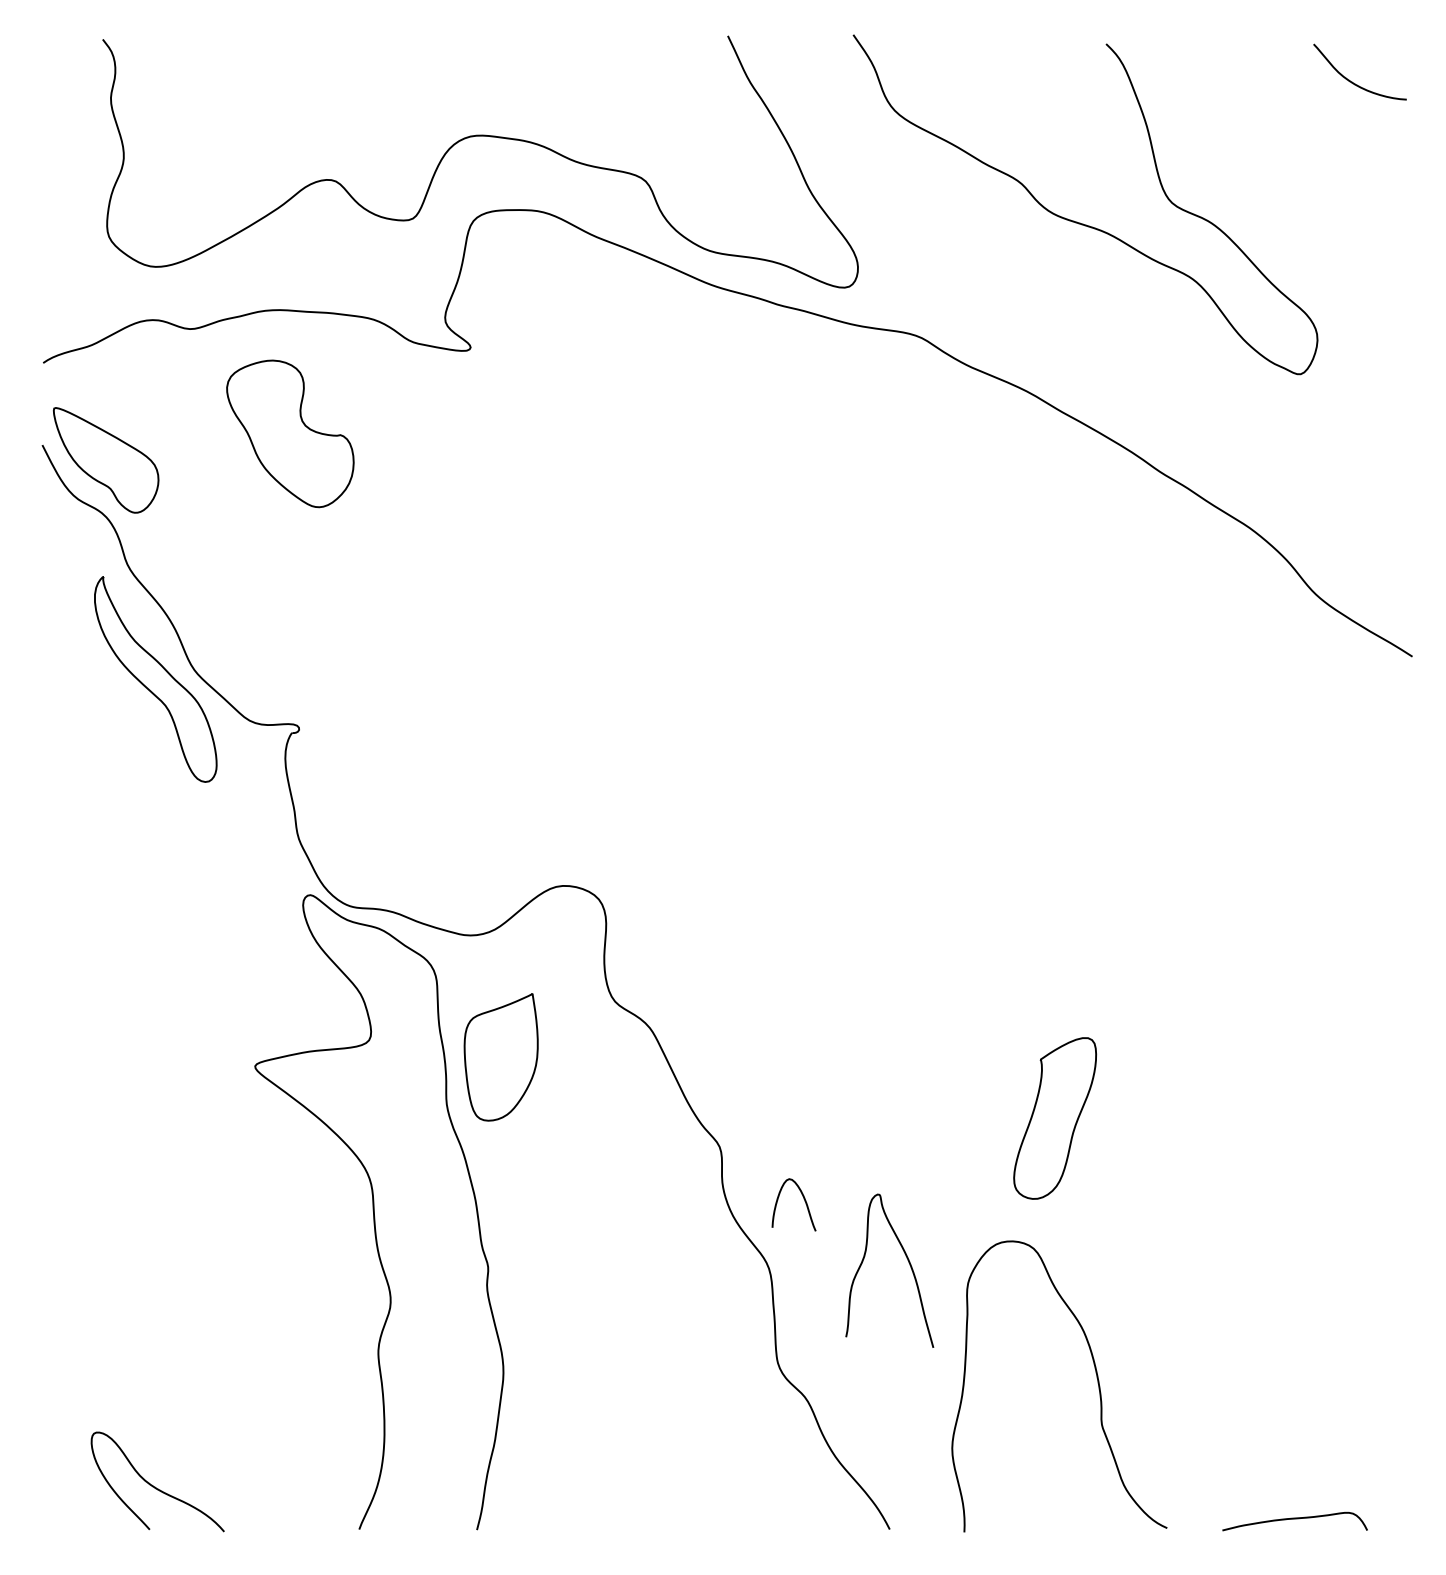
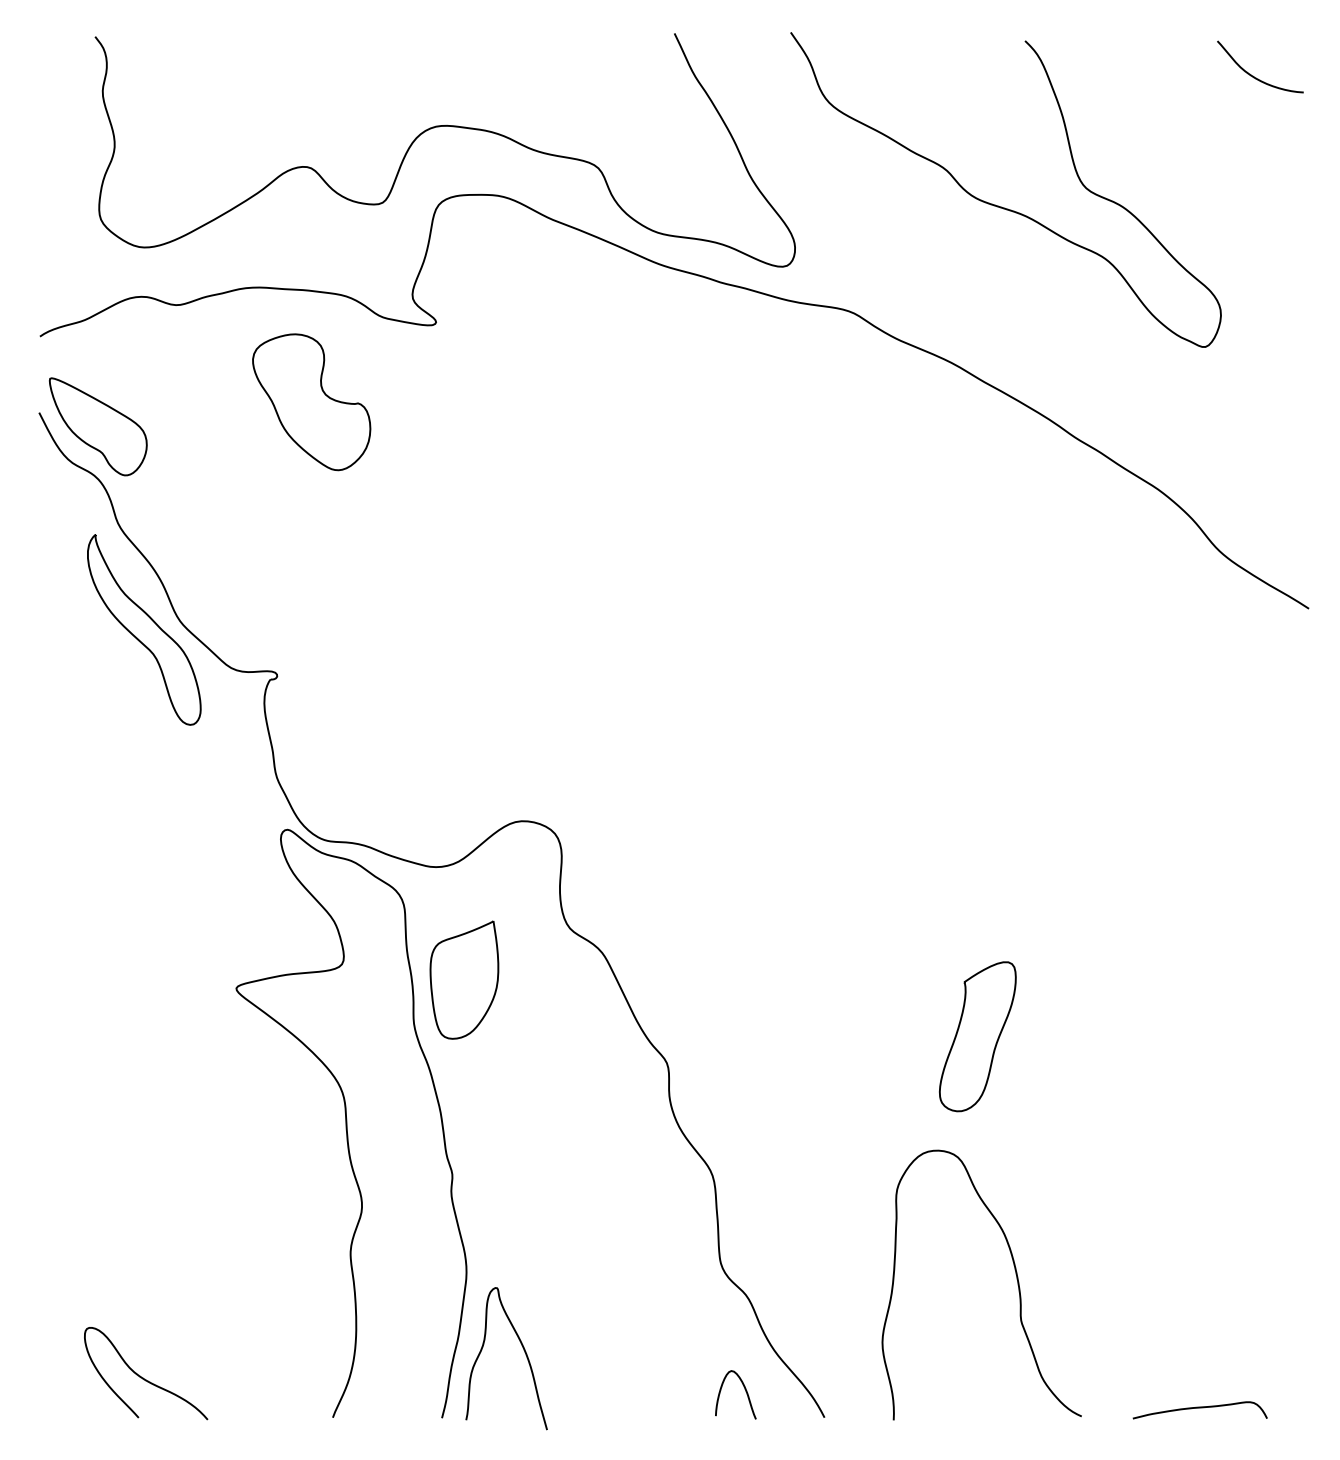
part: (290, 433) -> (311, 401), moved
curve: (803, 1199) -> (744, 1389), moved
curve: (907, 1260) -> (523, 1349), moved

